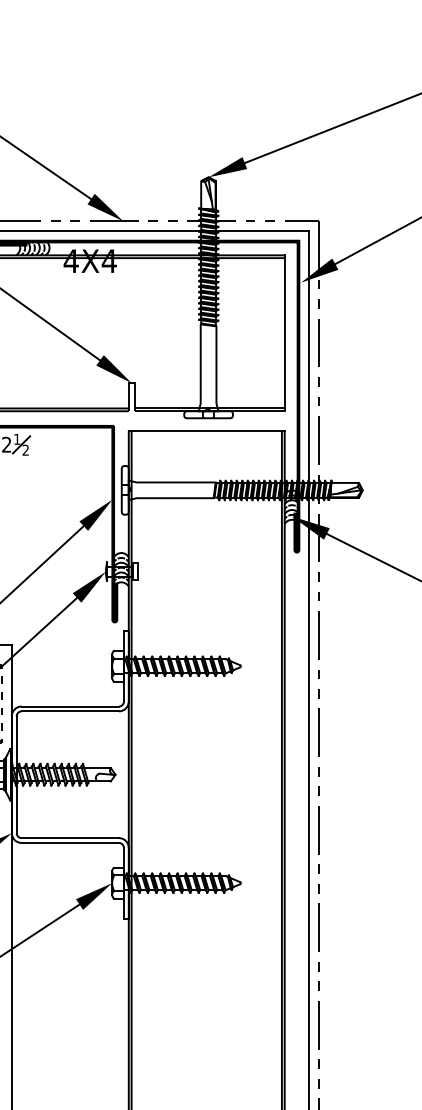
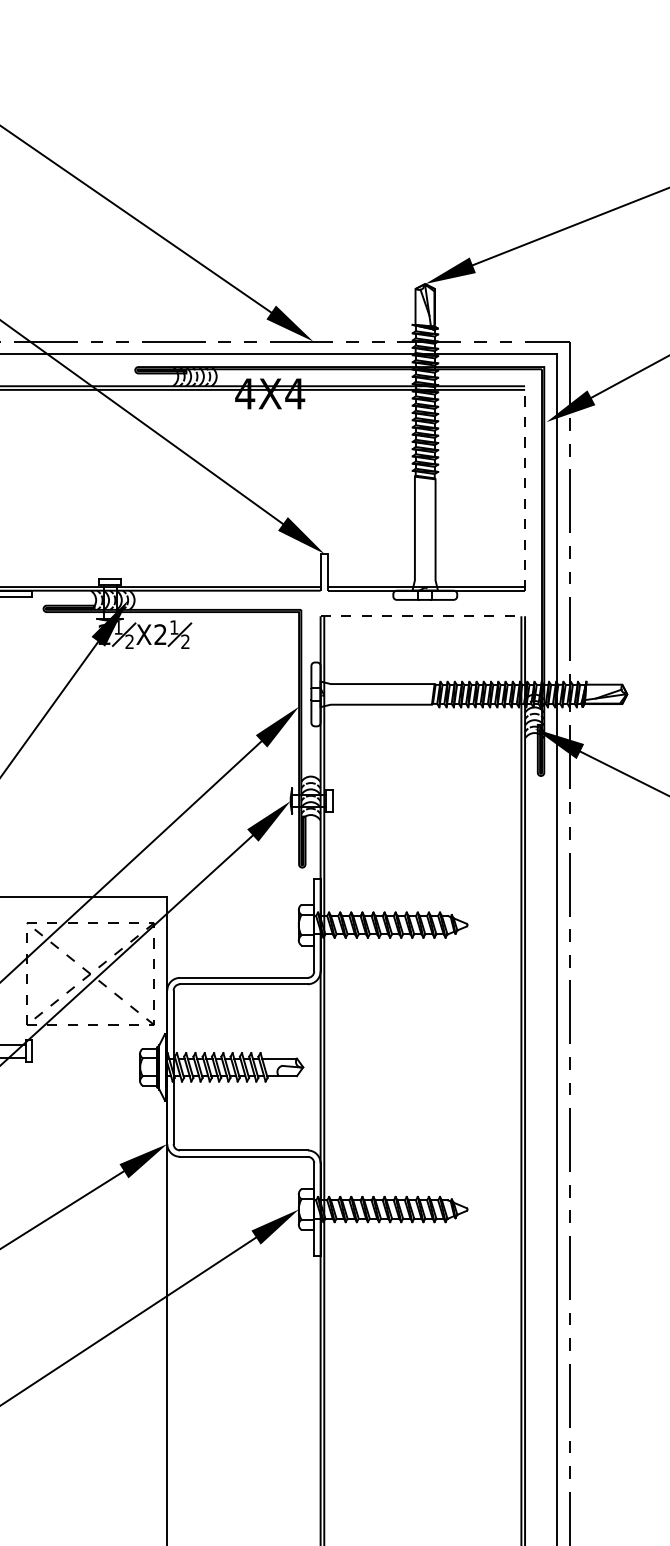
line: (285, 332) -> (525, 487), solid -> dashed
line: (207, 430) -> (423, 616), solid -> dashed

